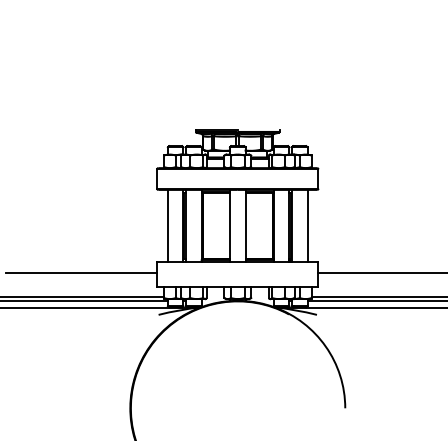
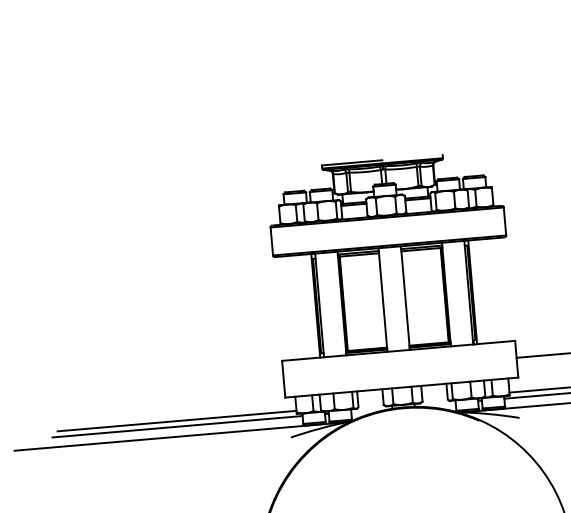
line: (167, 225) -> (292, 307), removed
line: (307, 225) -> (494, 289), removed
line: (81, 273) -> (174, 387), removed

